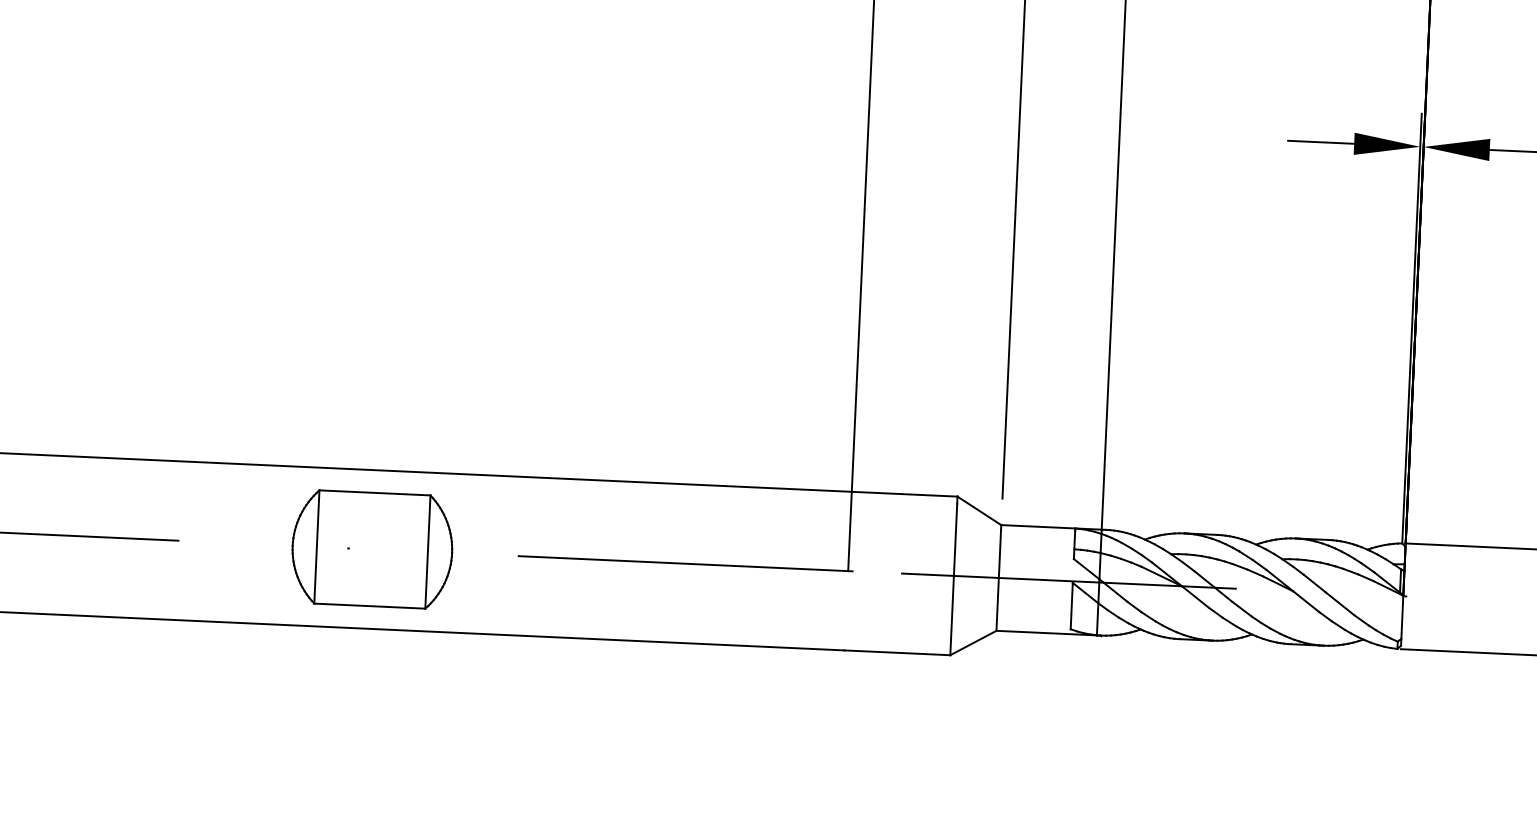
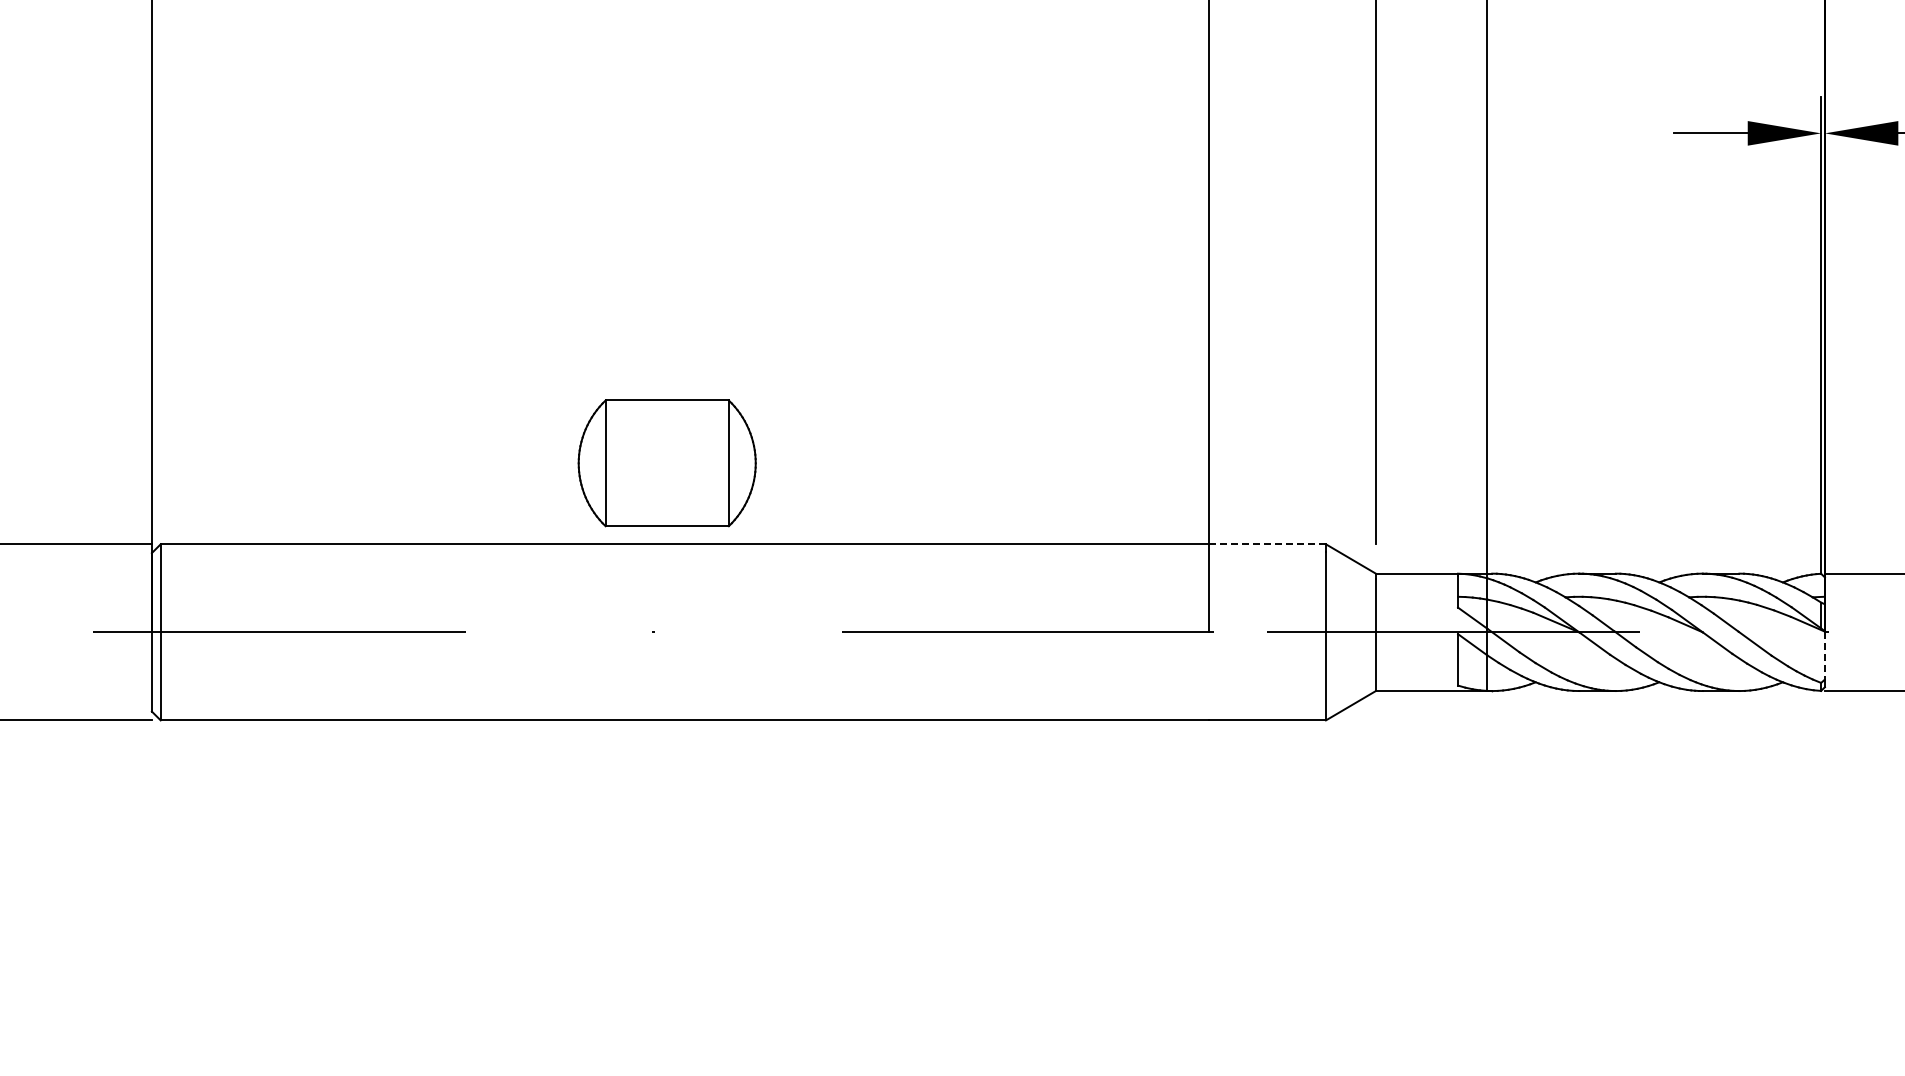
line: (904, 494) -> (1267, 544), solid -> dashed
part: (371, 549) -> (666, 463), moved
line: (1401, 617) -> (1824, 655), solid -> dashed

